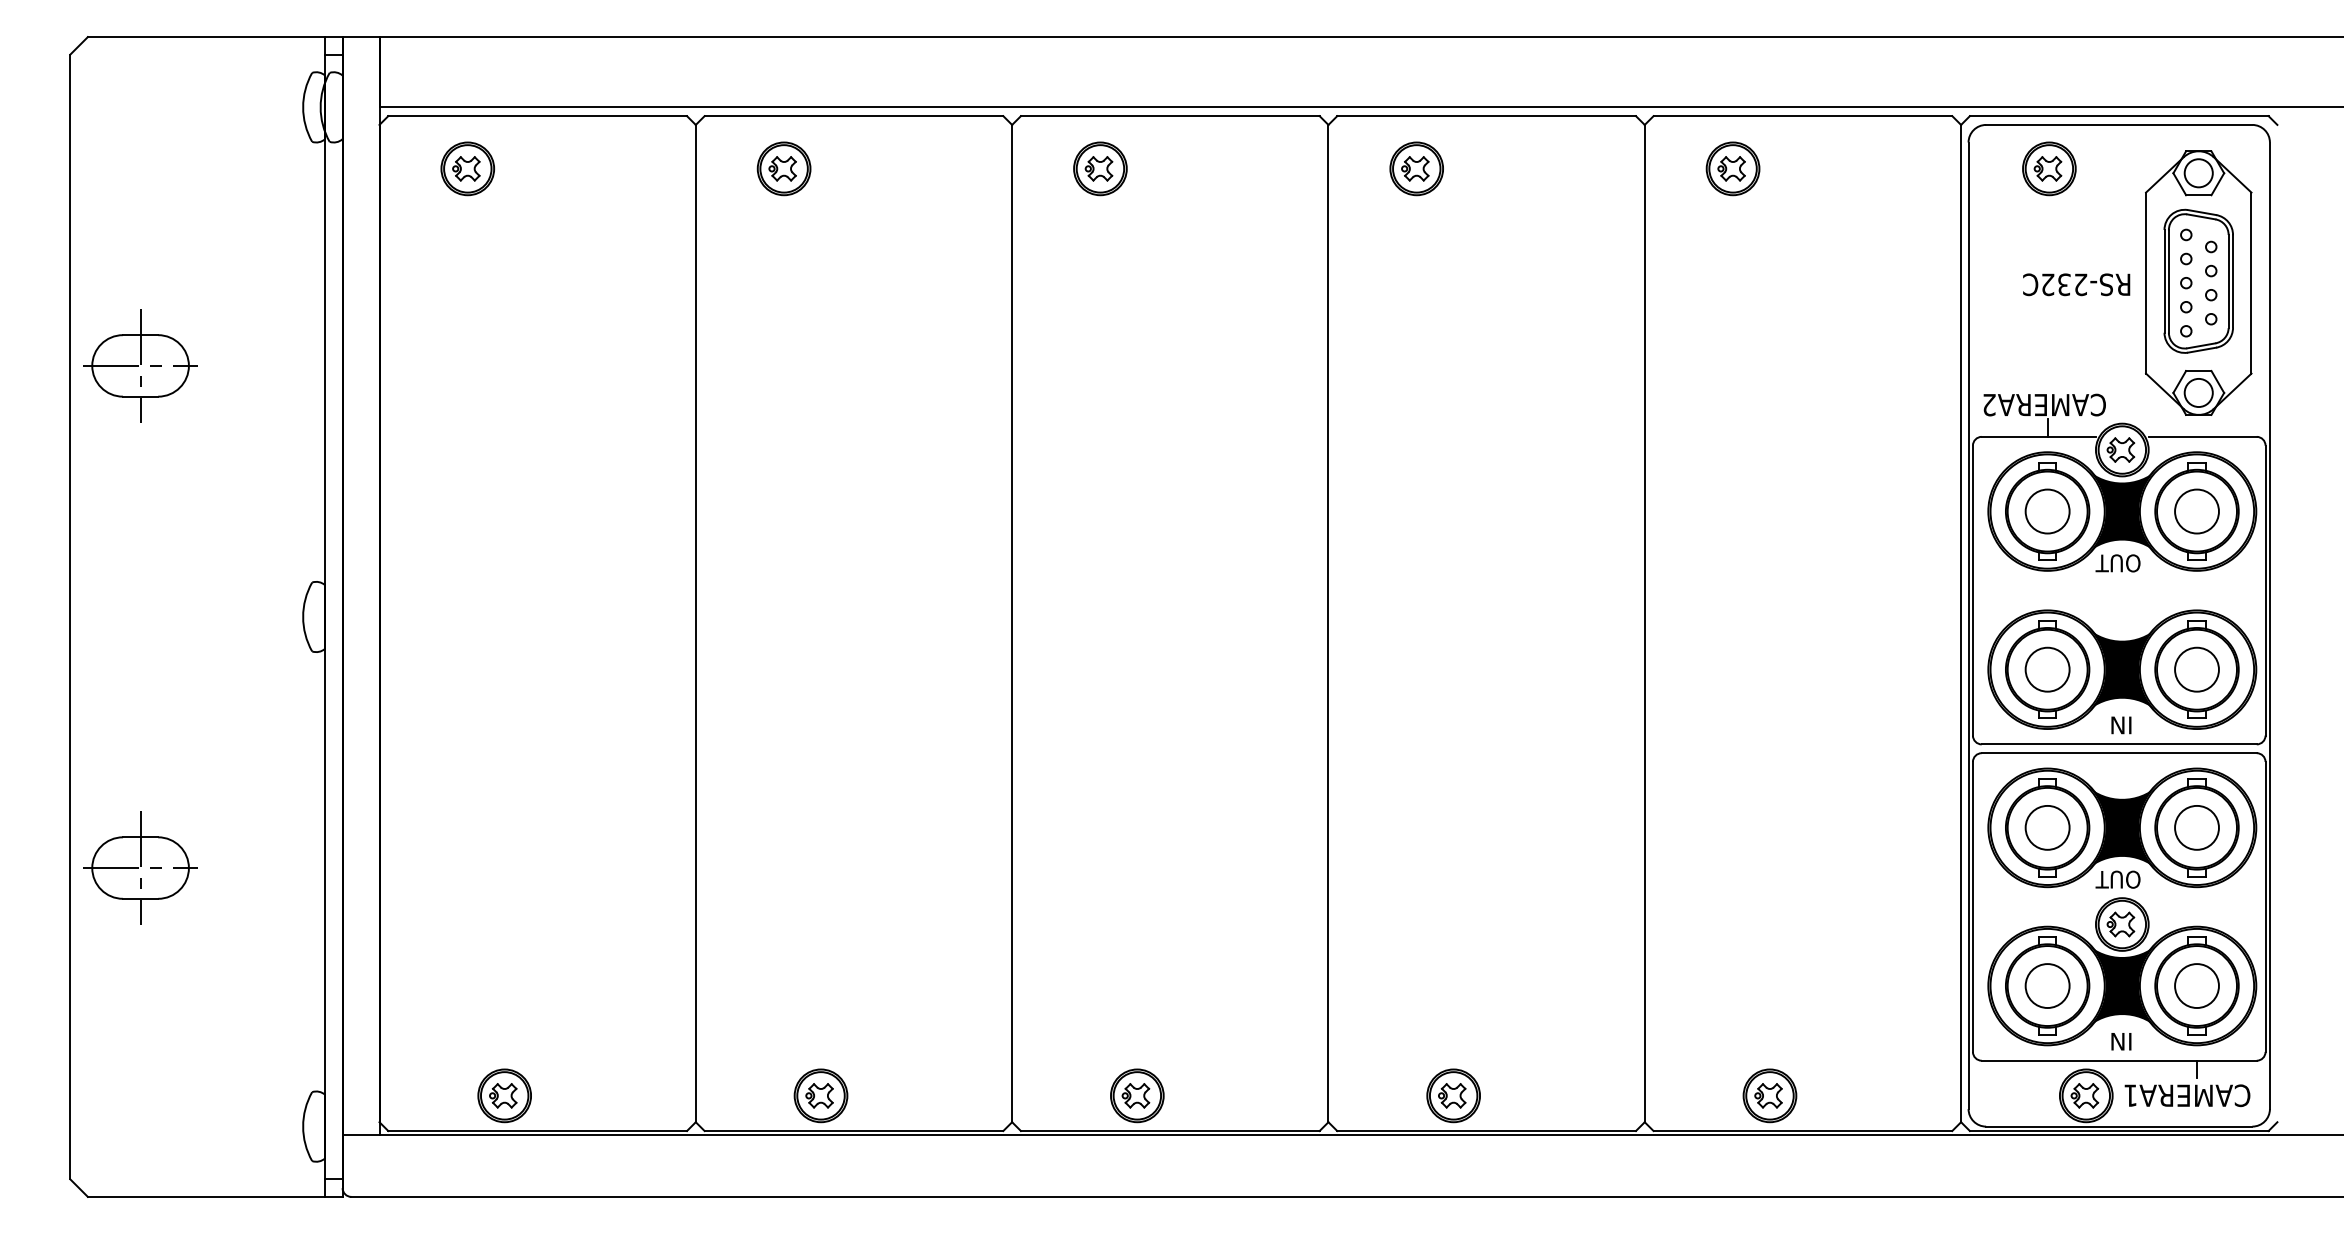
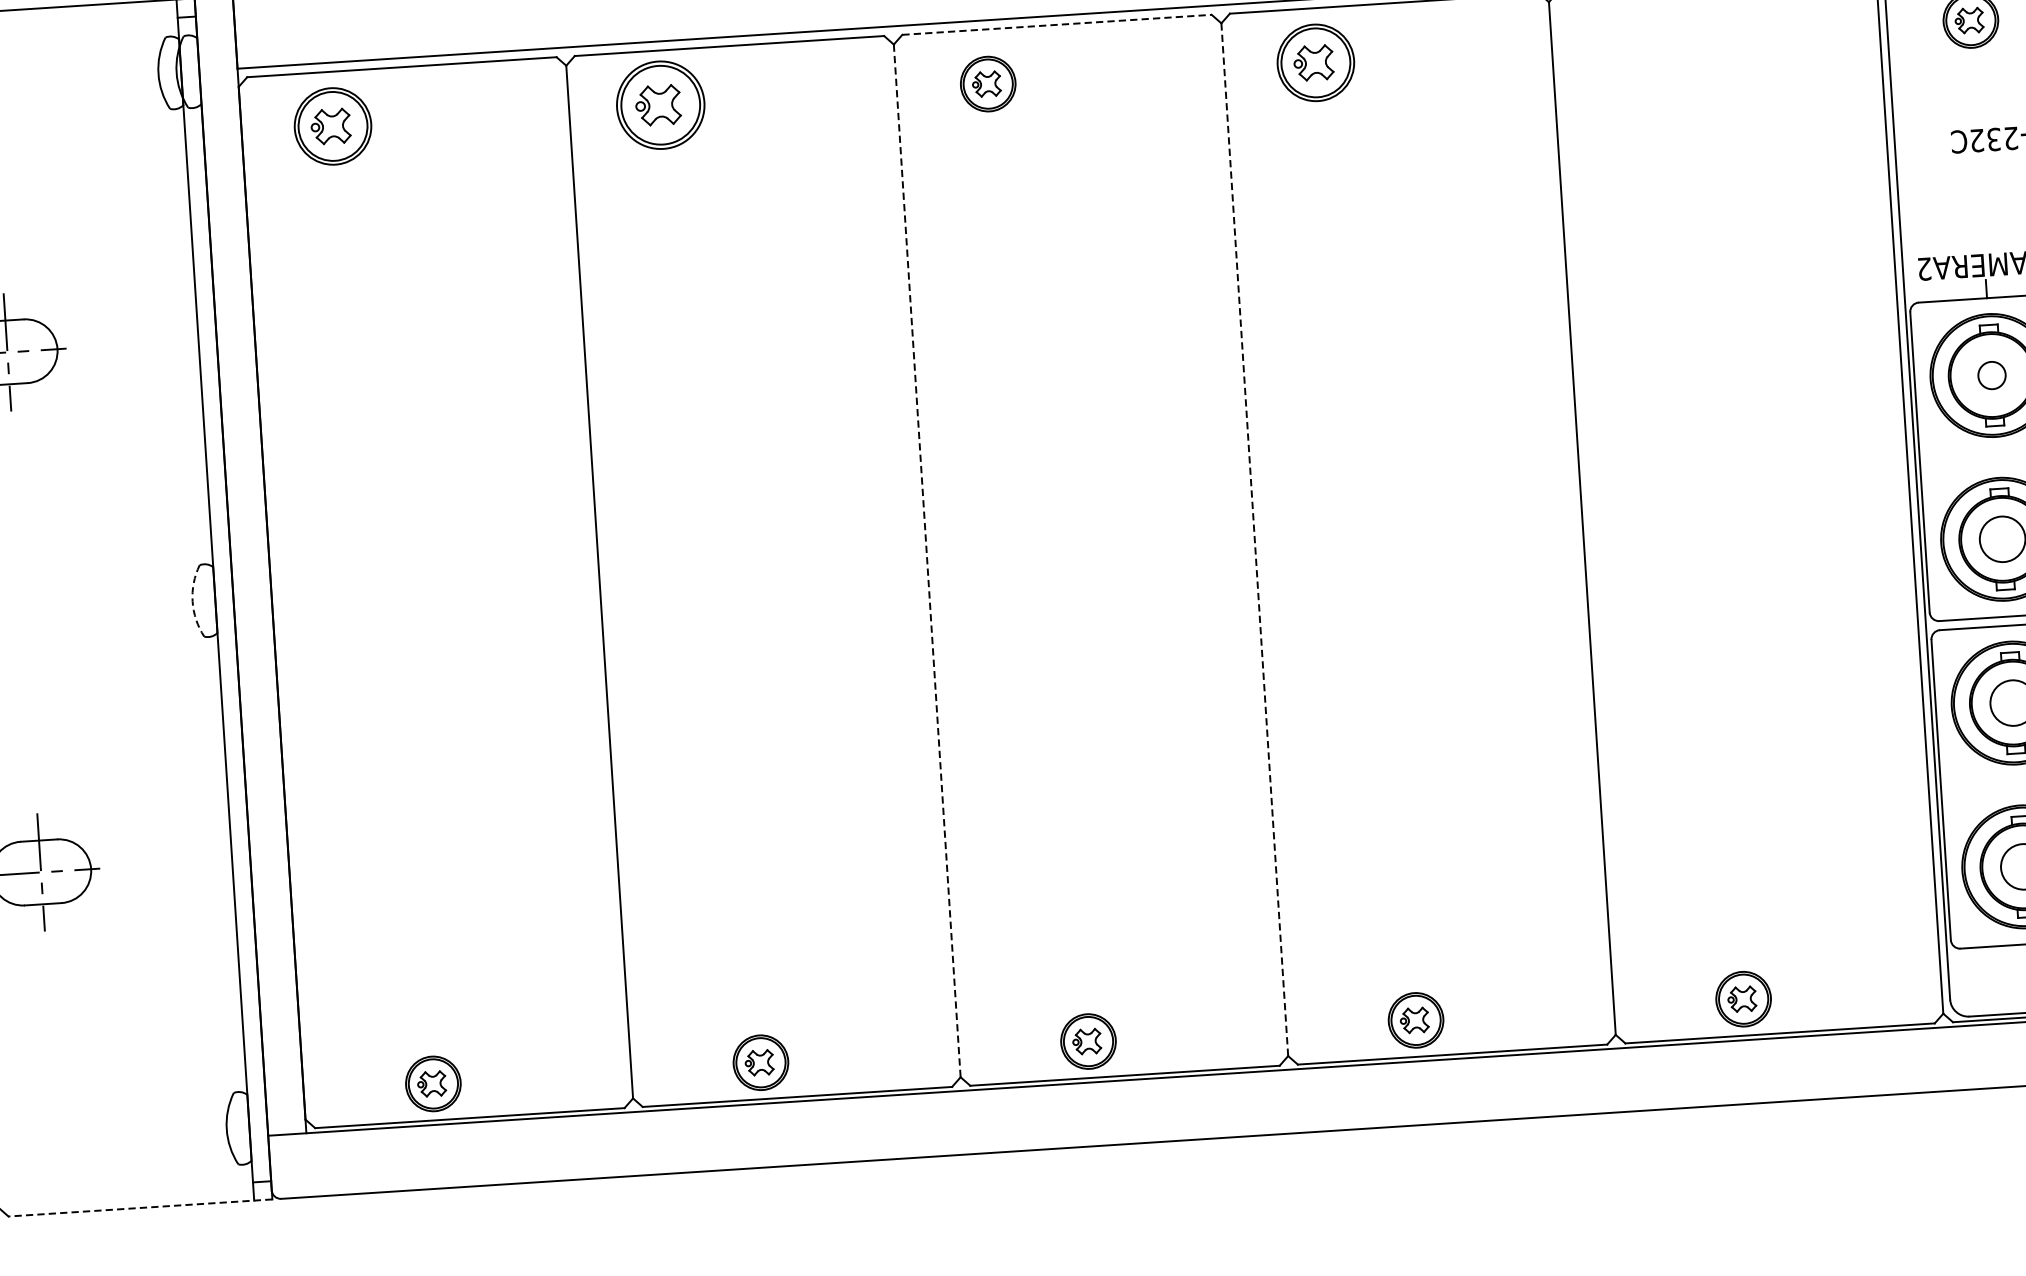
line: (1170, 116) -> (1057, 25), solid -> dashed
part: (467, 168) -> (332, 126), size x1.4
part: (783, 168) -> (659, 104), size x1.6
part: (1416, 168) -> (1315, 62), size x1.4
part: (1732, 168) -> (1642, 41), removed
circle: (2047, 511) -> (1991, 375), size x0.6
arc: (303, 617) -> (193, 602), solid -> dashed
line: (1012, 623) -> (927, 560), solid -> dashed
line: (1328, 623) -> (1254, 539), solid -> dashed
line: (214, 1196) -> (139, 1207), solid -> dashed

